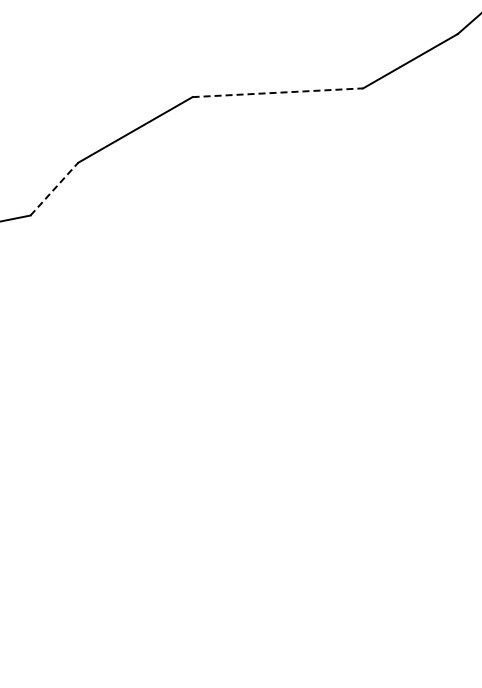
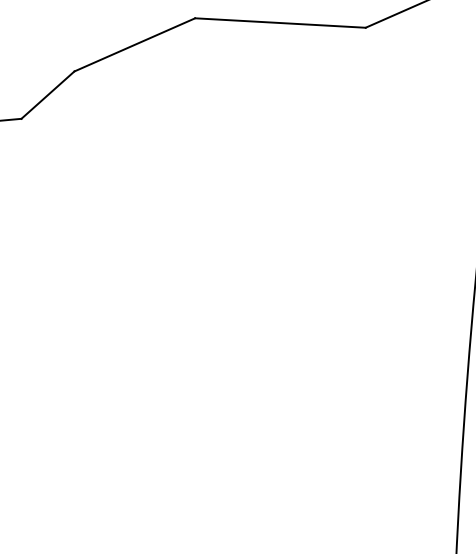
line: (278, 92) -> (281, 22), dashed -> solid
line: (54, 189) -> (48, 95), dashed -> solid

